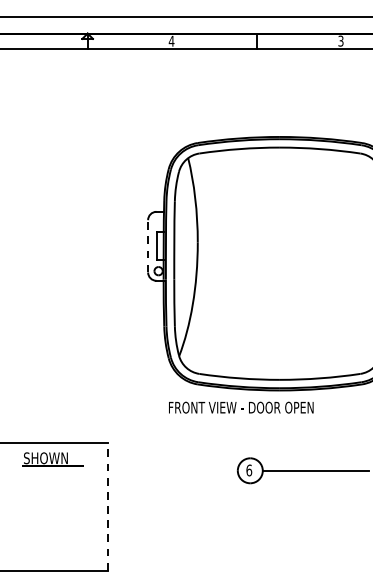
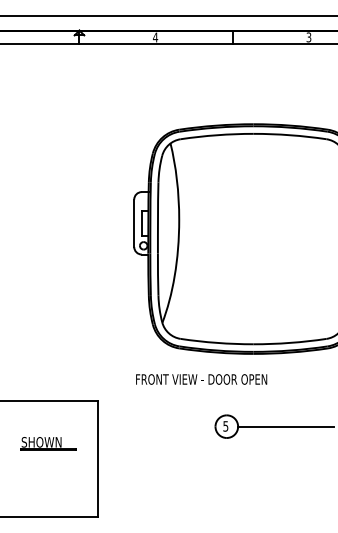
line: (148, 246) -> (134, 223), dashed -> solid
text: (241, 407) -> (201, 379), moved
part: (53, 459) -> (48, 443), moved
text: (248, 470) -> (225, 426), 6 -> 5
line: (107, 507) -> (97, 459), dashed -> solid

